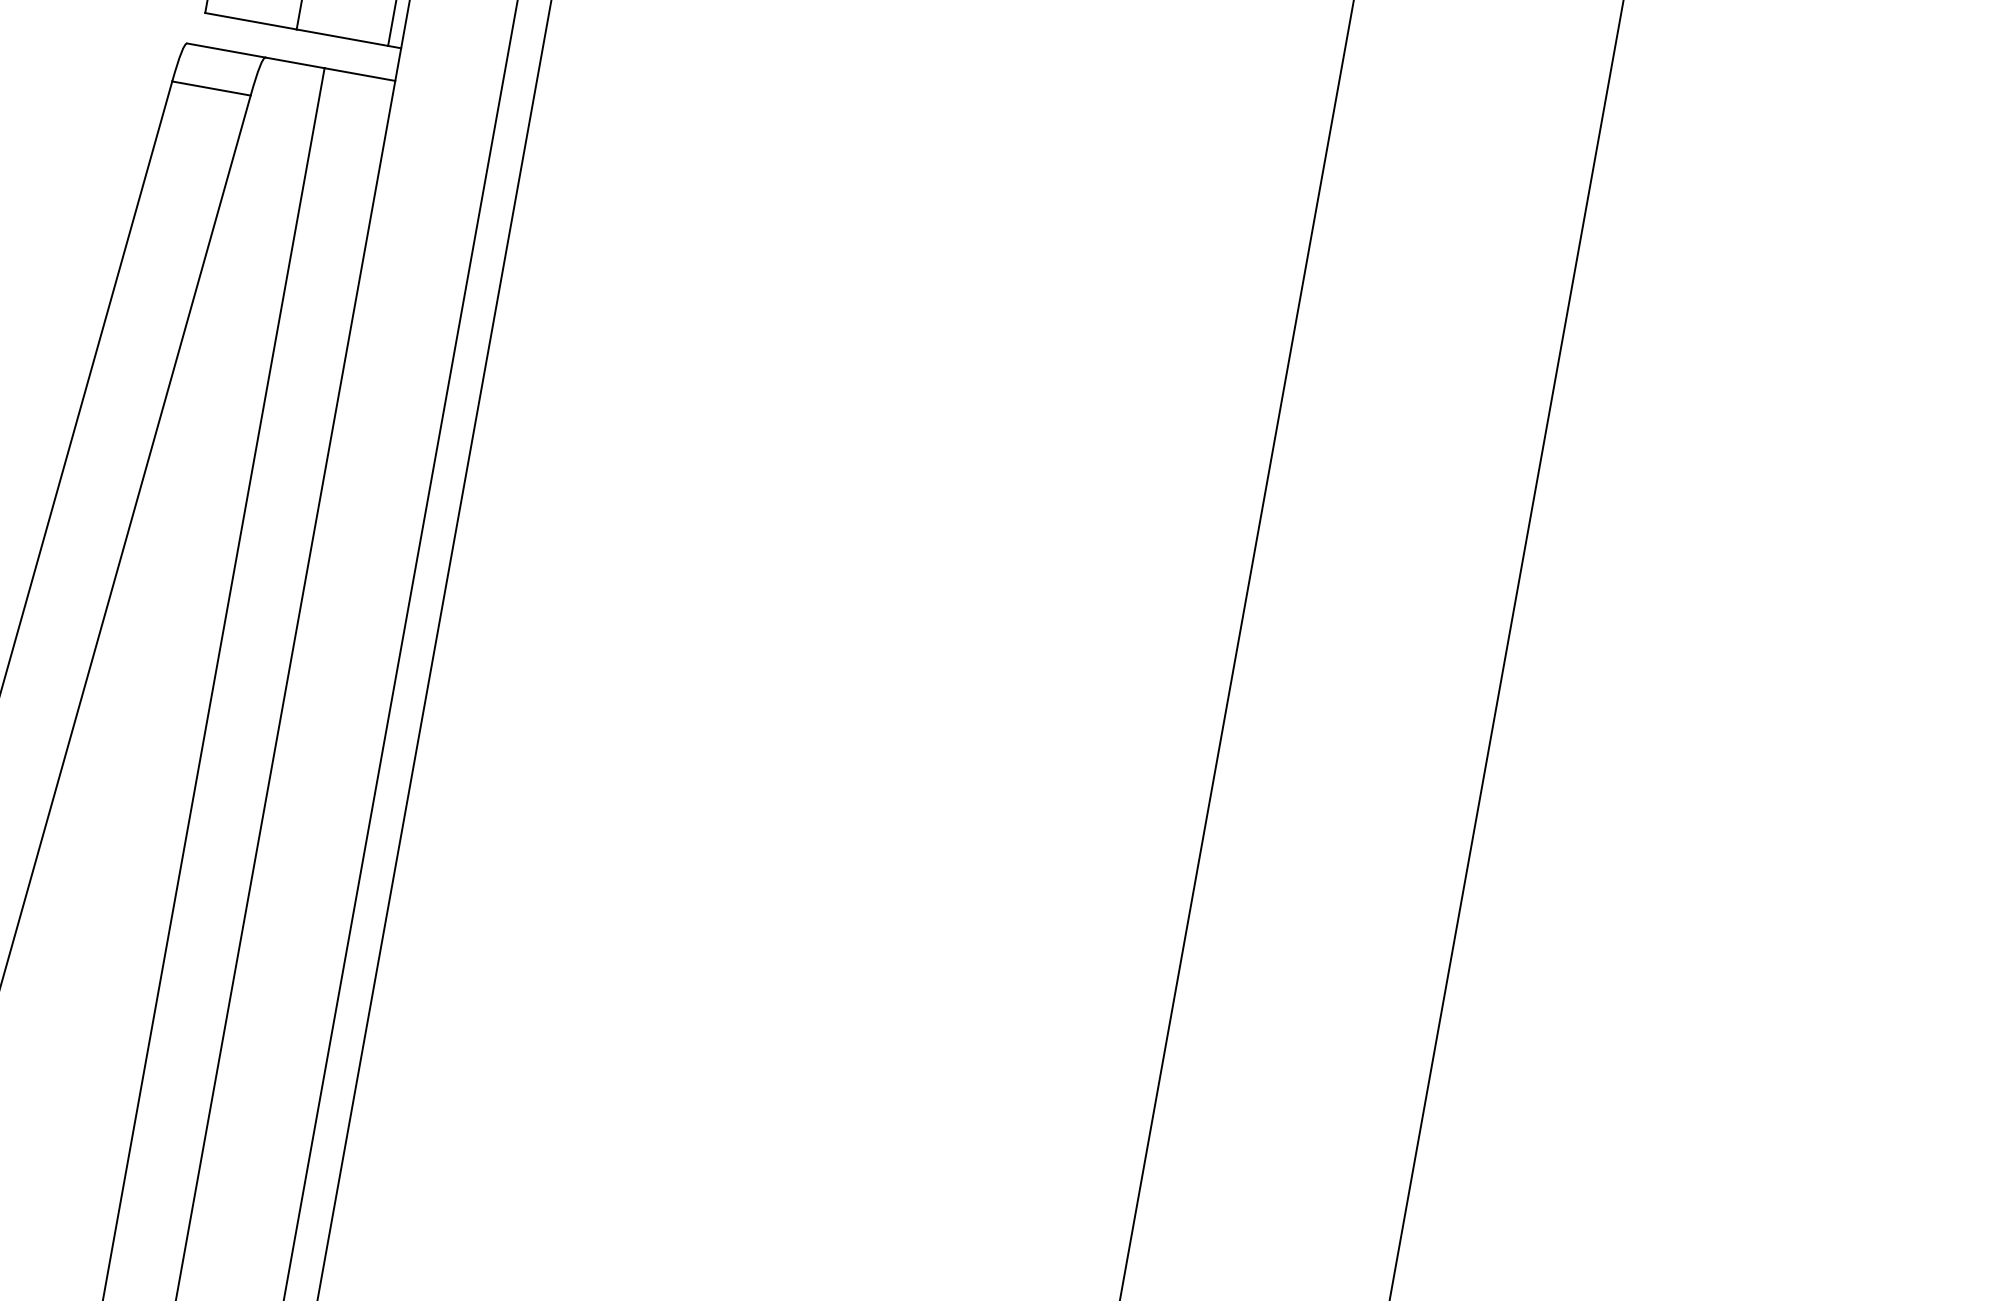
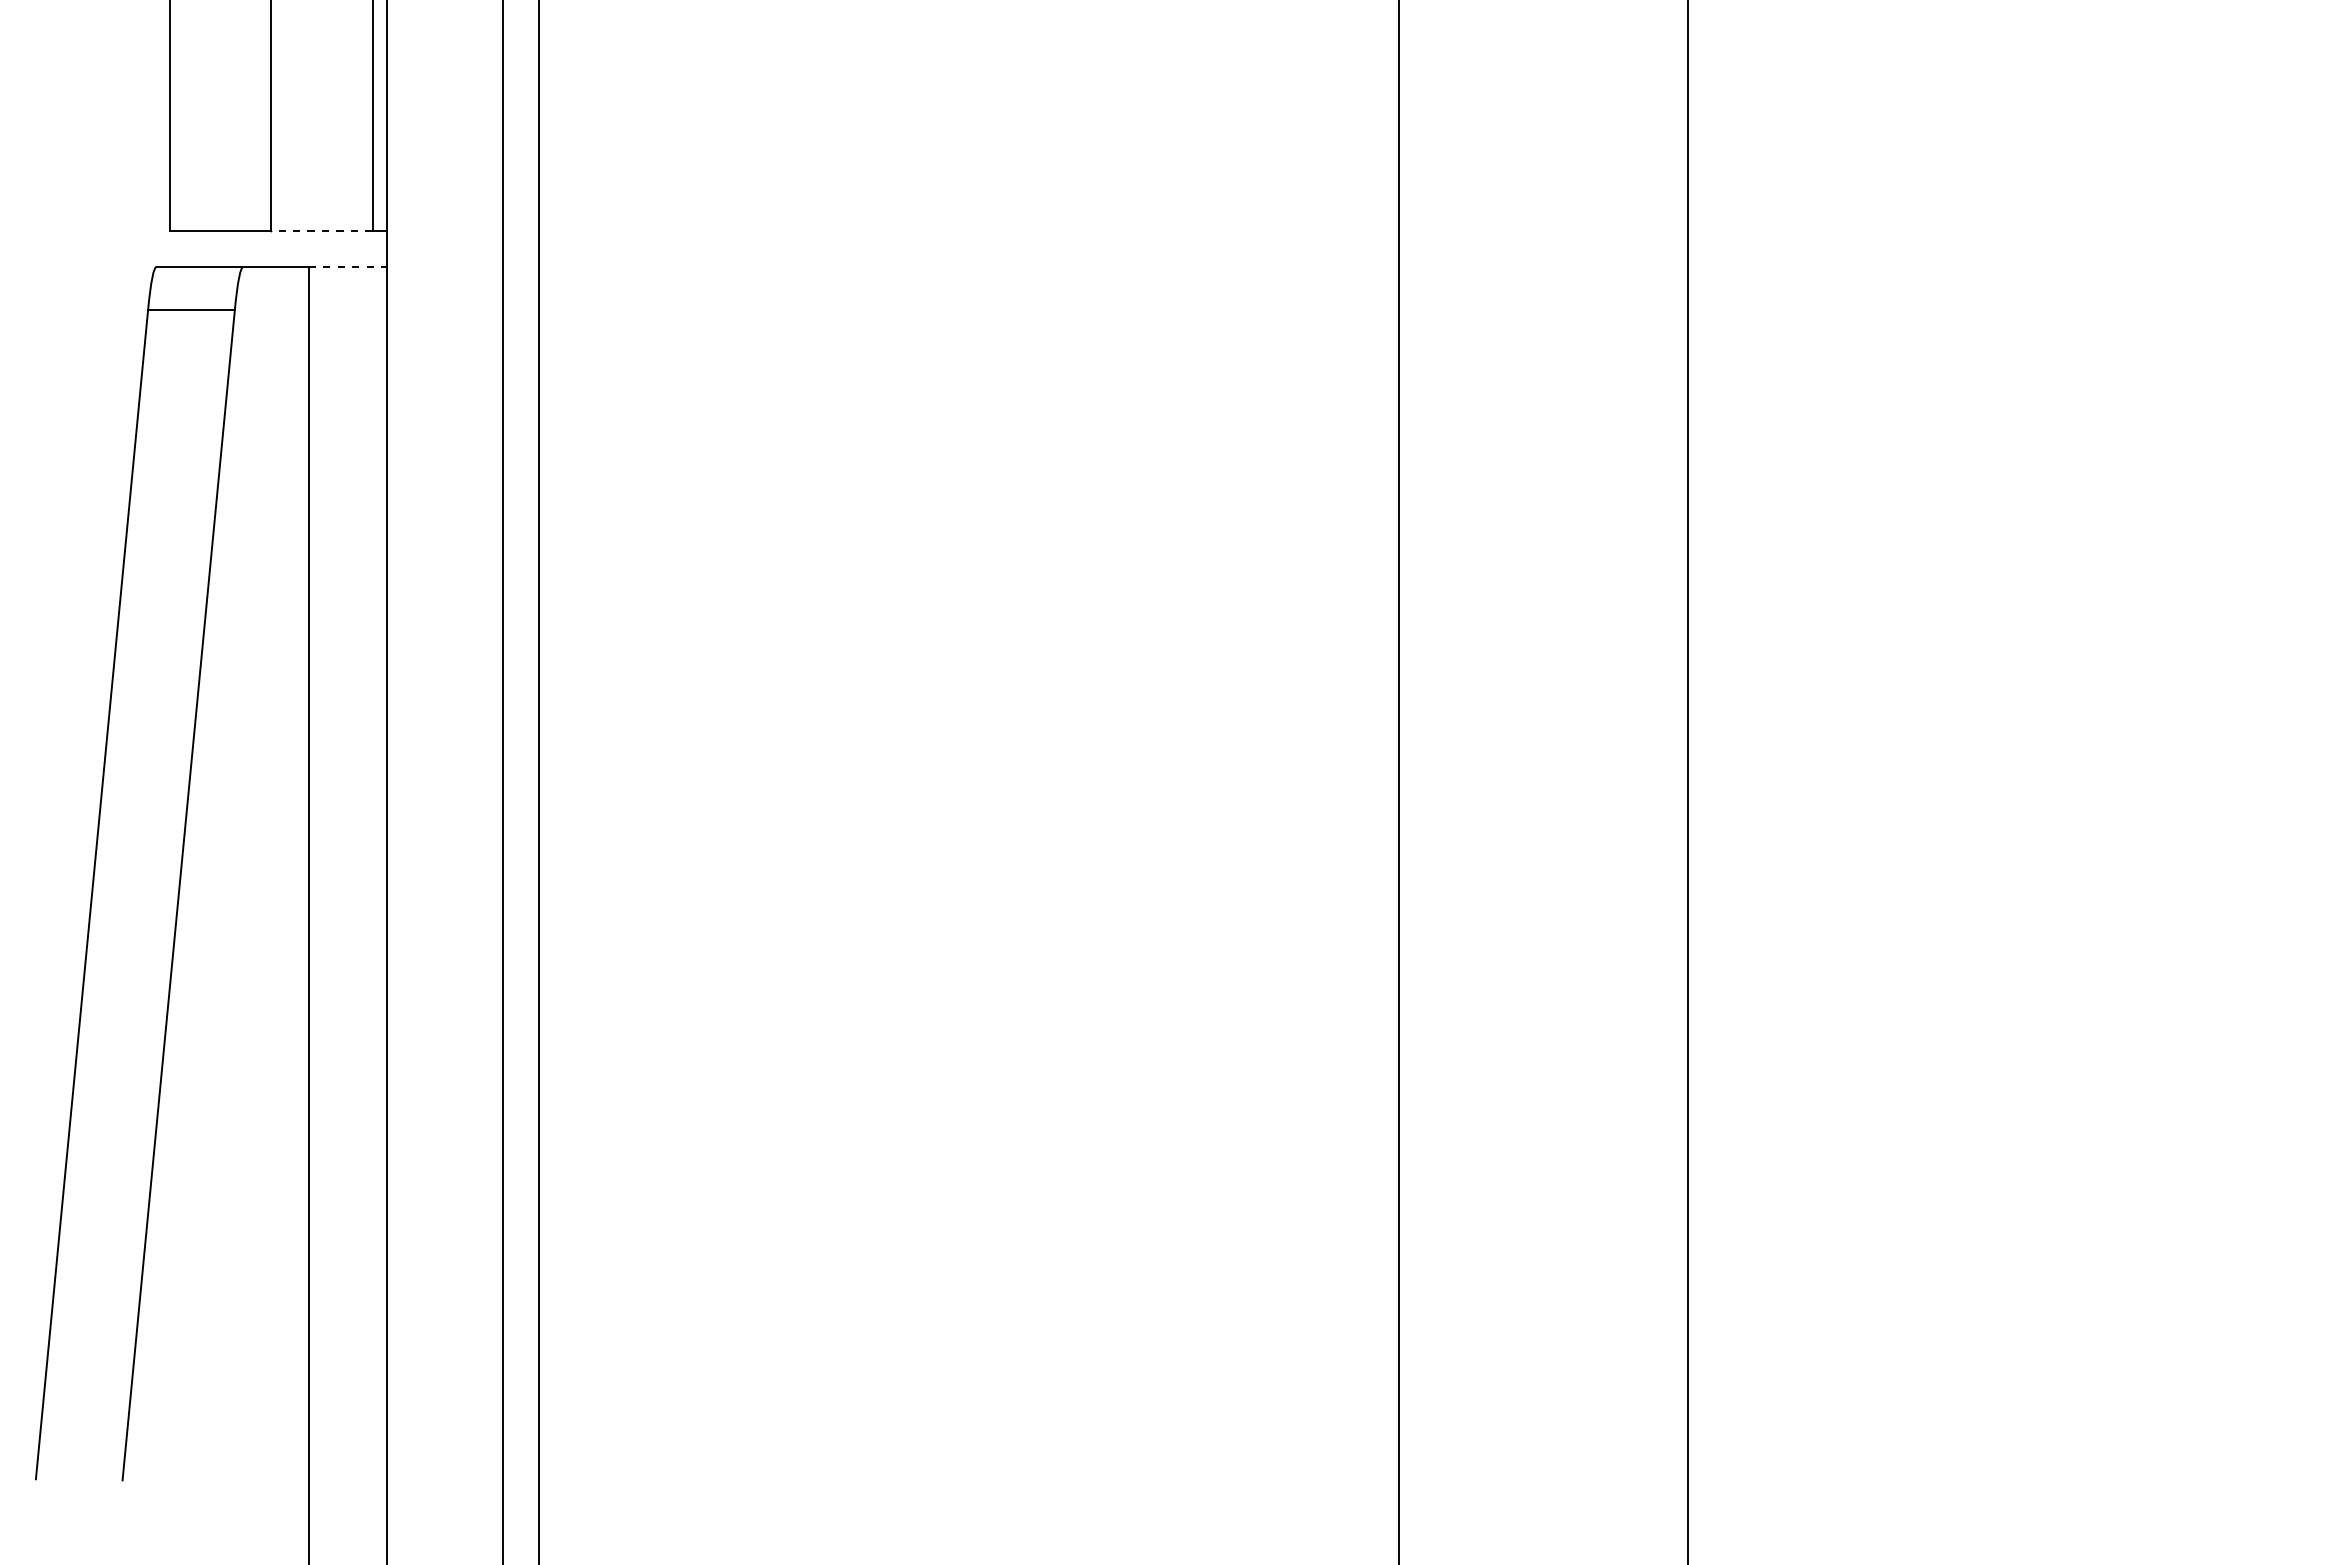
line: (342, 37) -> (321, 230), solid -> dashed
line: (360, 74) -> (348, 266), solid -> dashed

